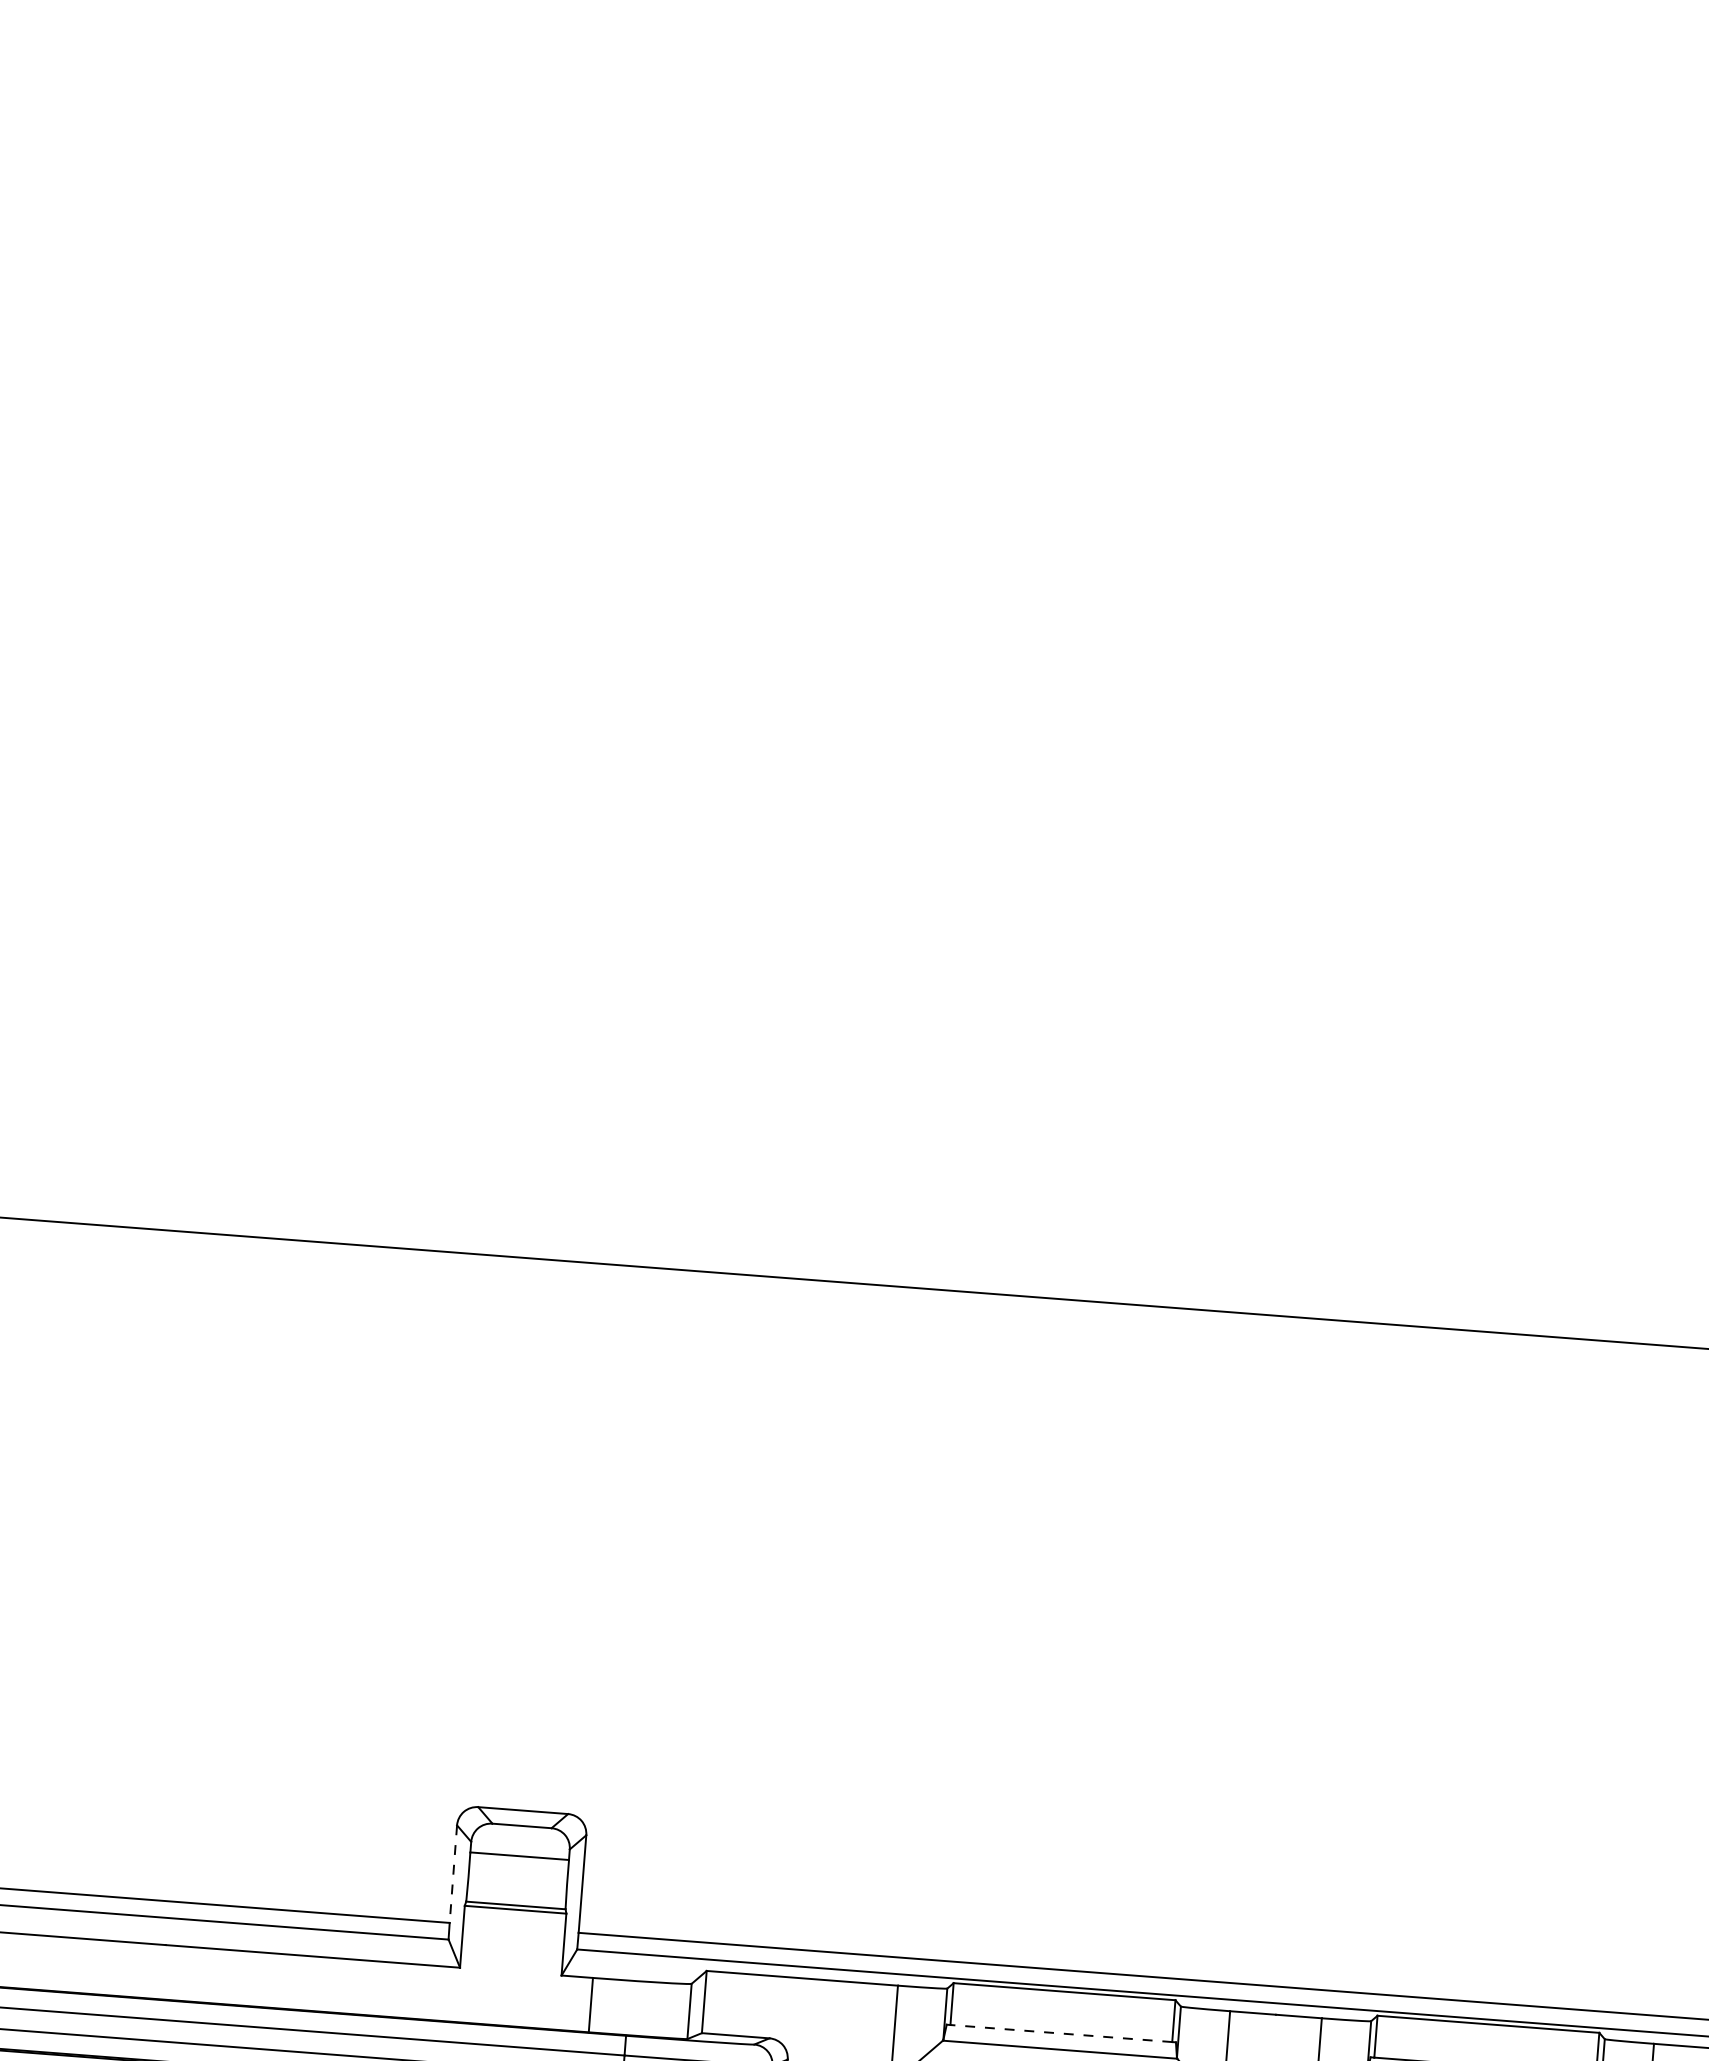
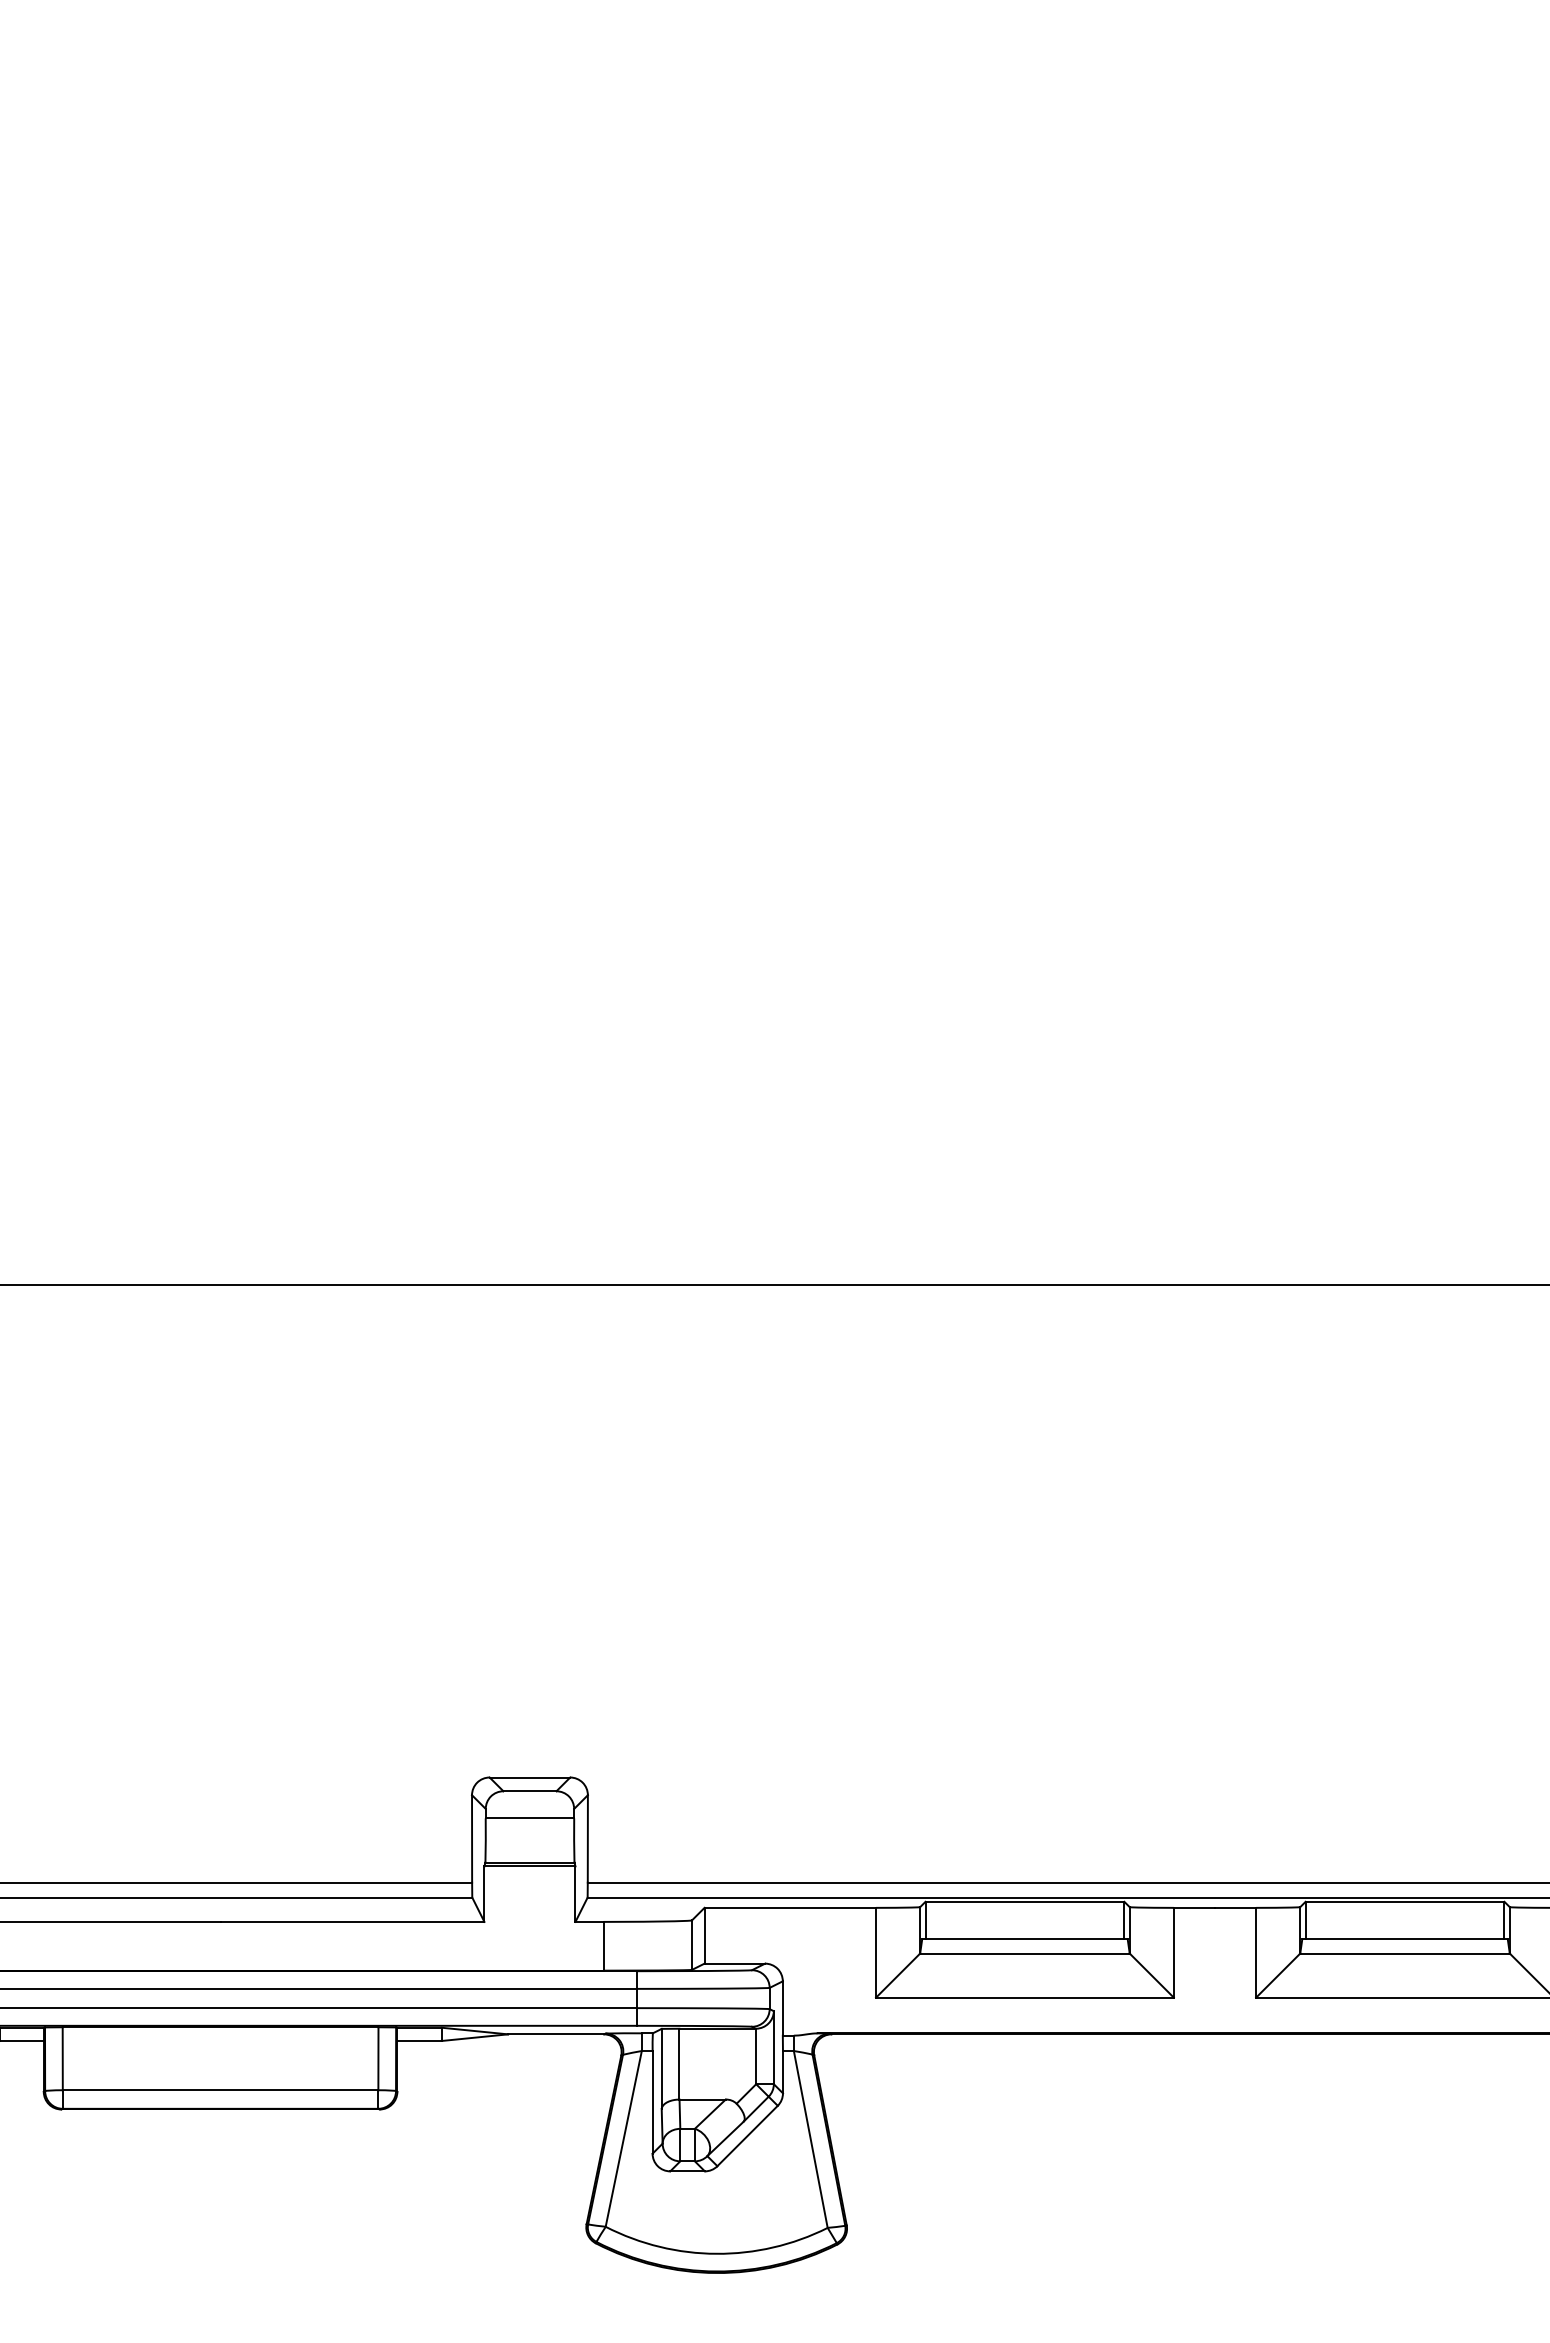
line: (453, 1873) -> (472, 1838), dashed -> solid
line: (1060, 2033) -> (1024, 1939), dashed -> solid

